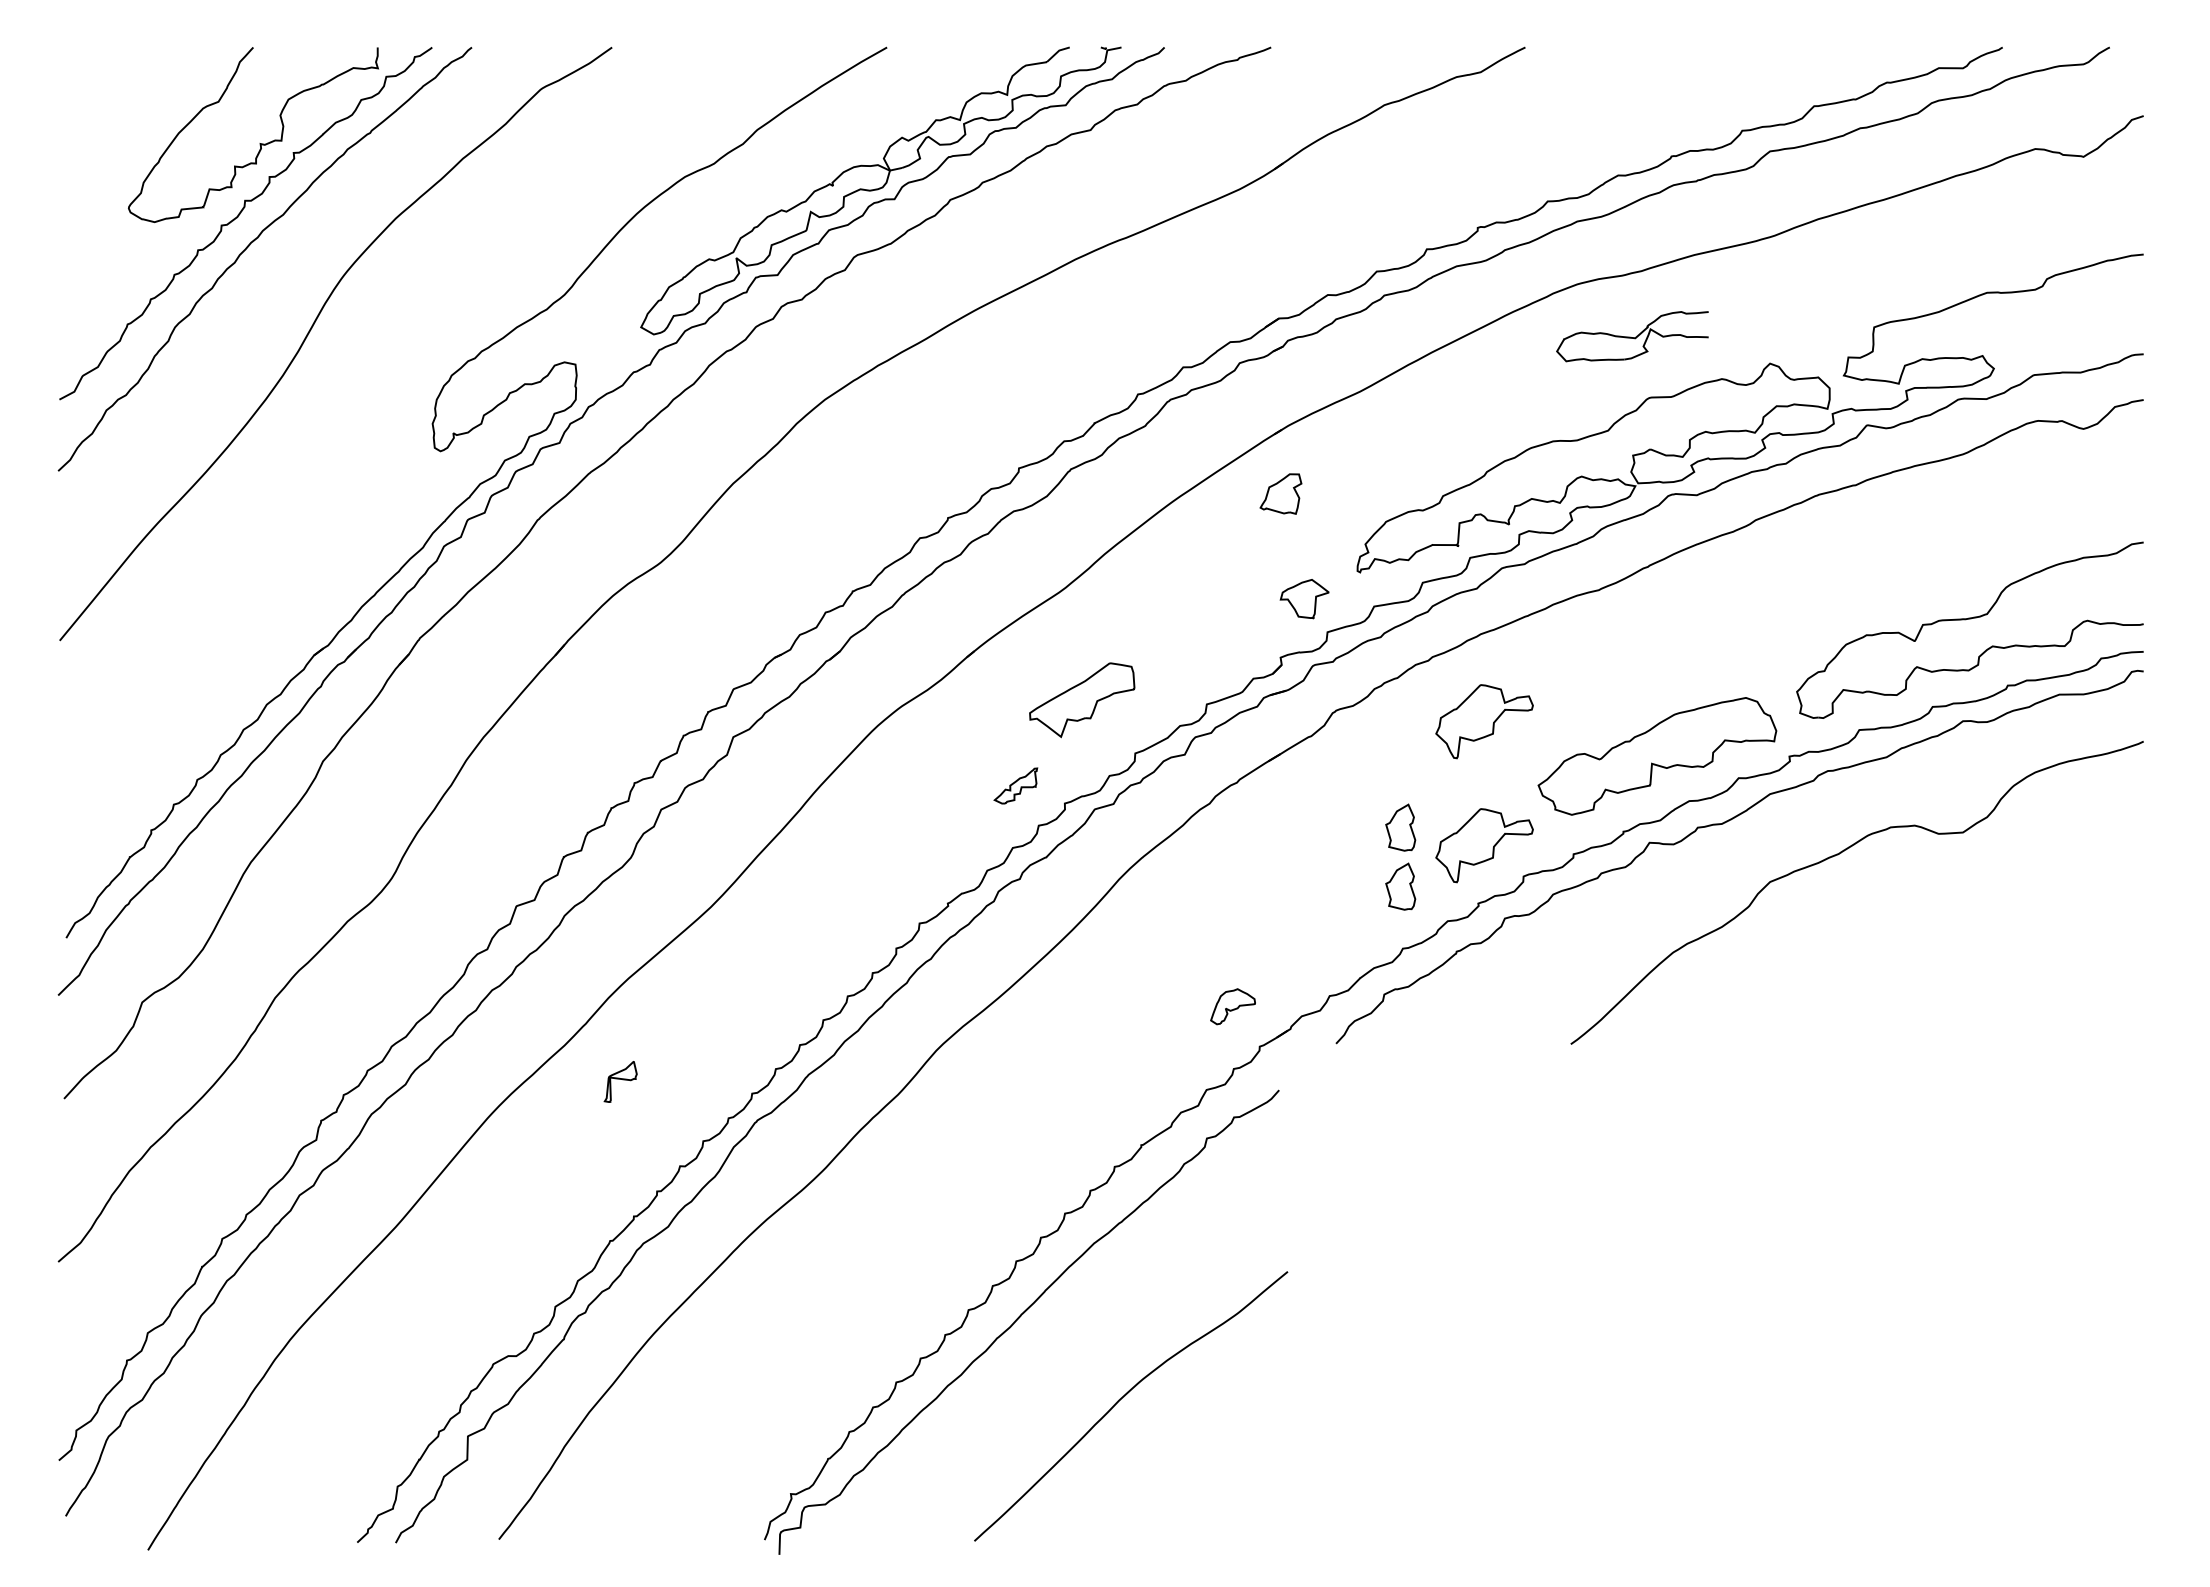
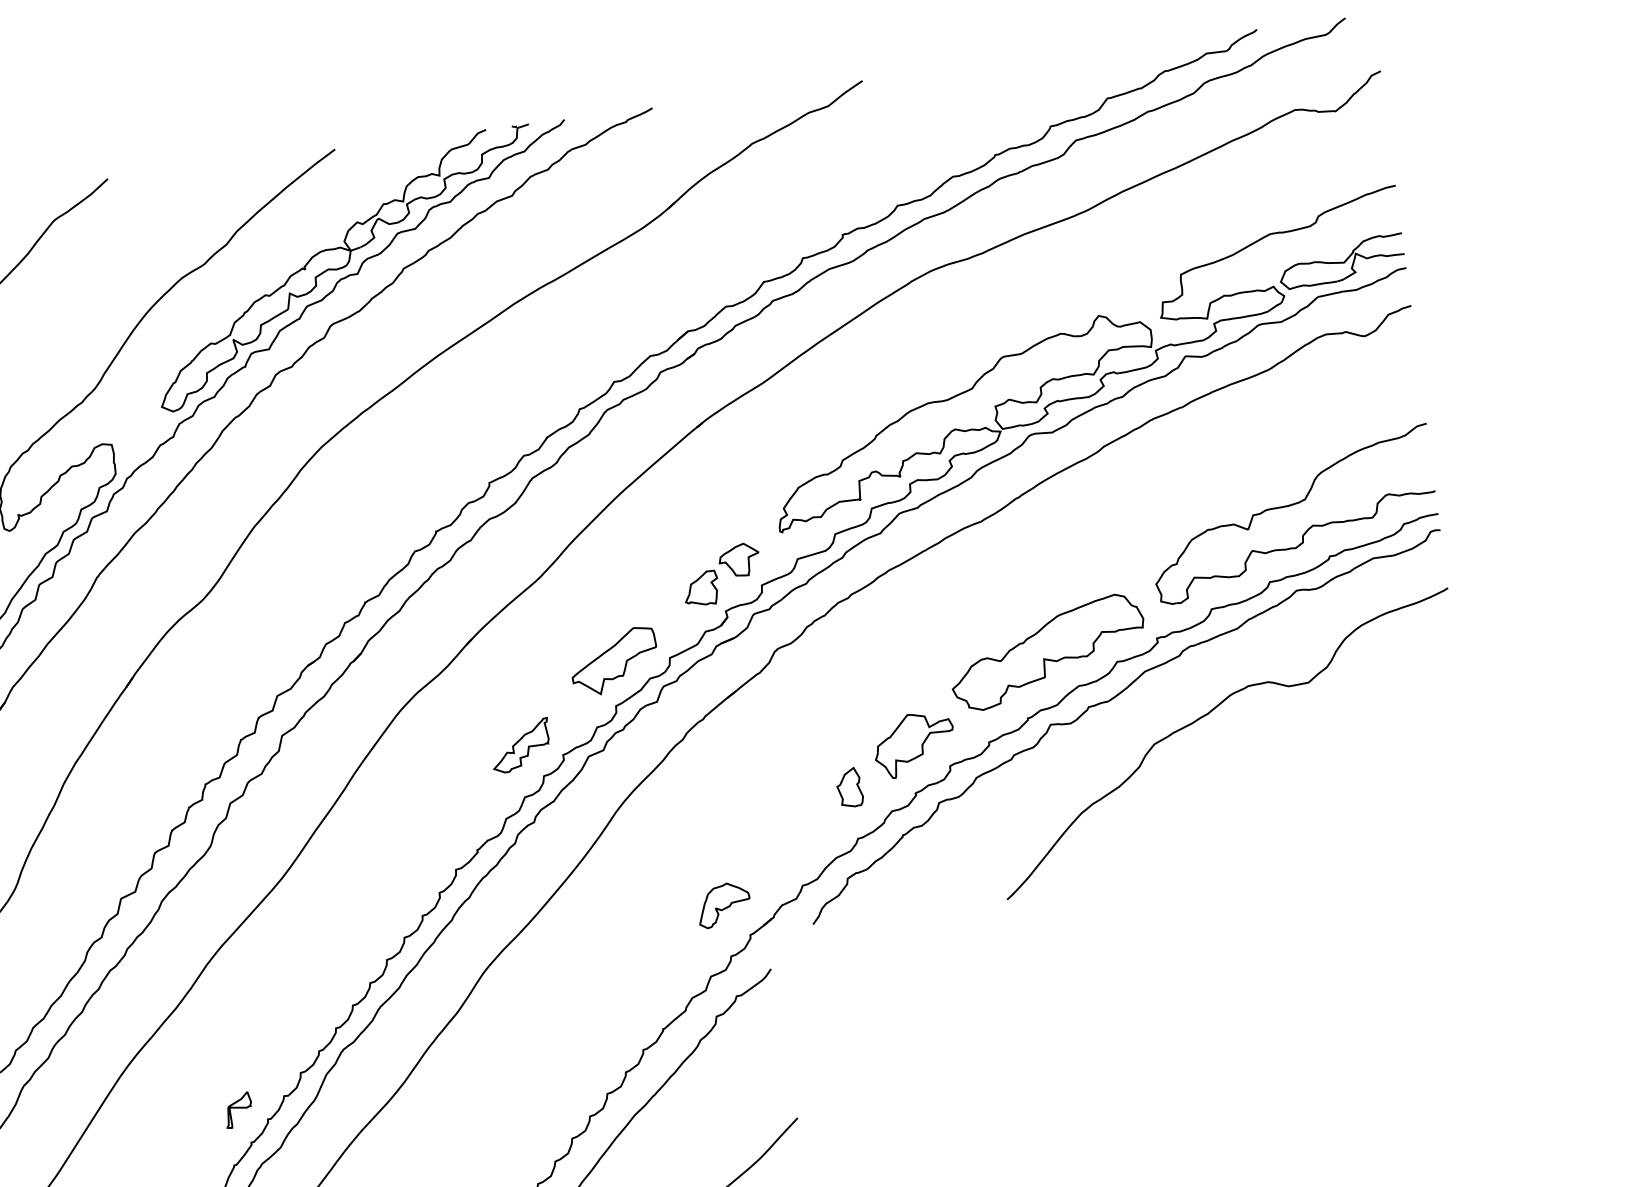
part: (1632, 336) -> (1341, 261), moved
part: (1280, 493) -> (700, 588), moved
part: (1082, 700) -> (614, 661), moved
part: (1484, 721) -> (901, 642), removed
part: (1015, 785) -> (520, 745), size x1.67
part: (1400, 827) -> (843, 738), removed
part: (1232, 1006) -> (723, 904), size x1.43
part: (620, 1081) -> (238, 1109), moved

